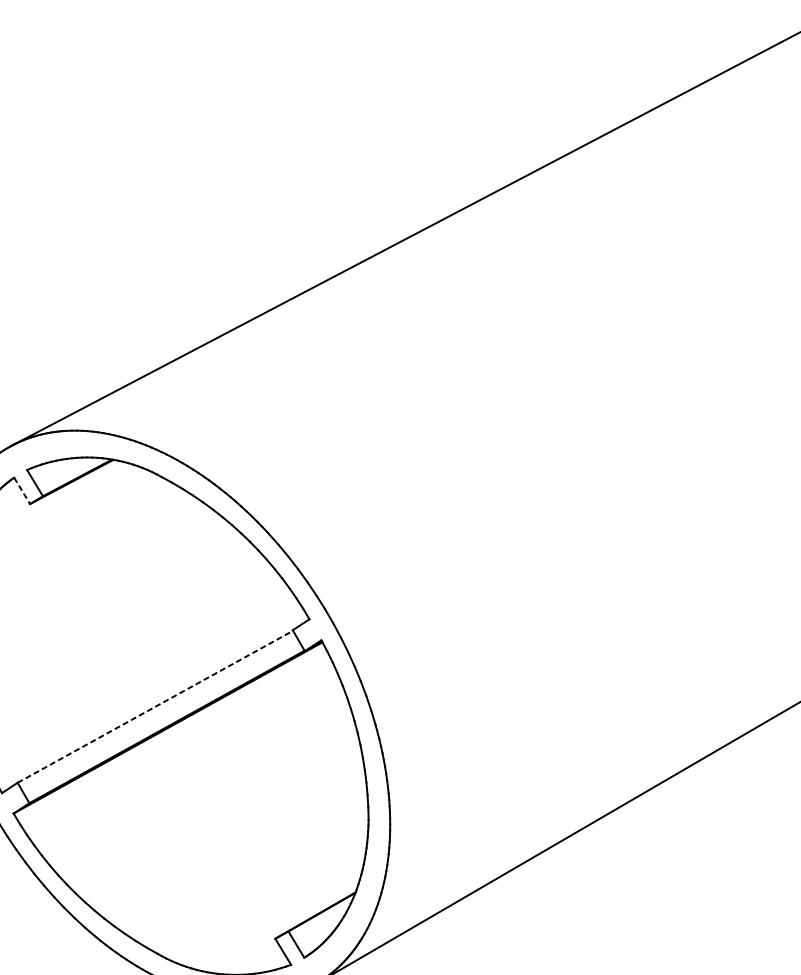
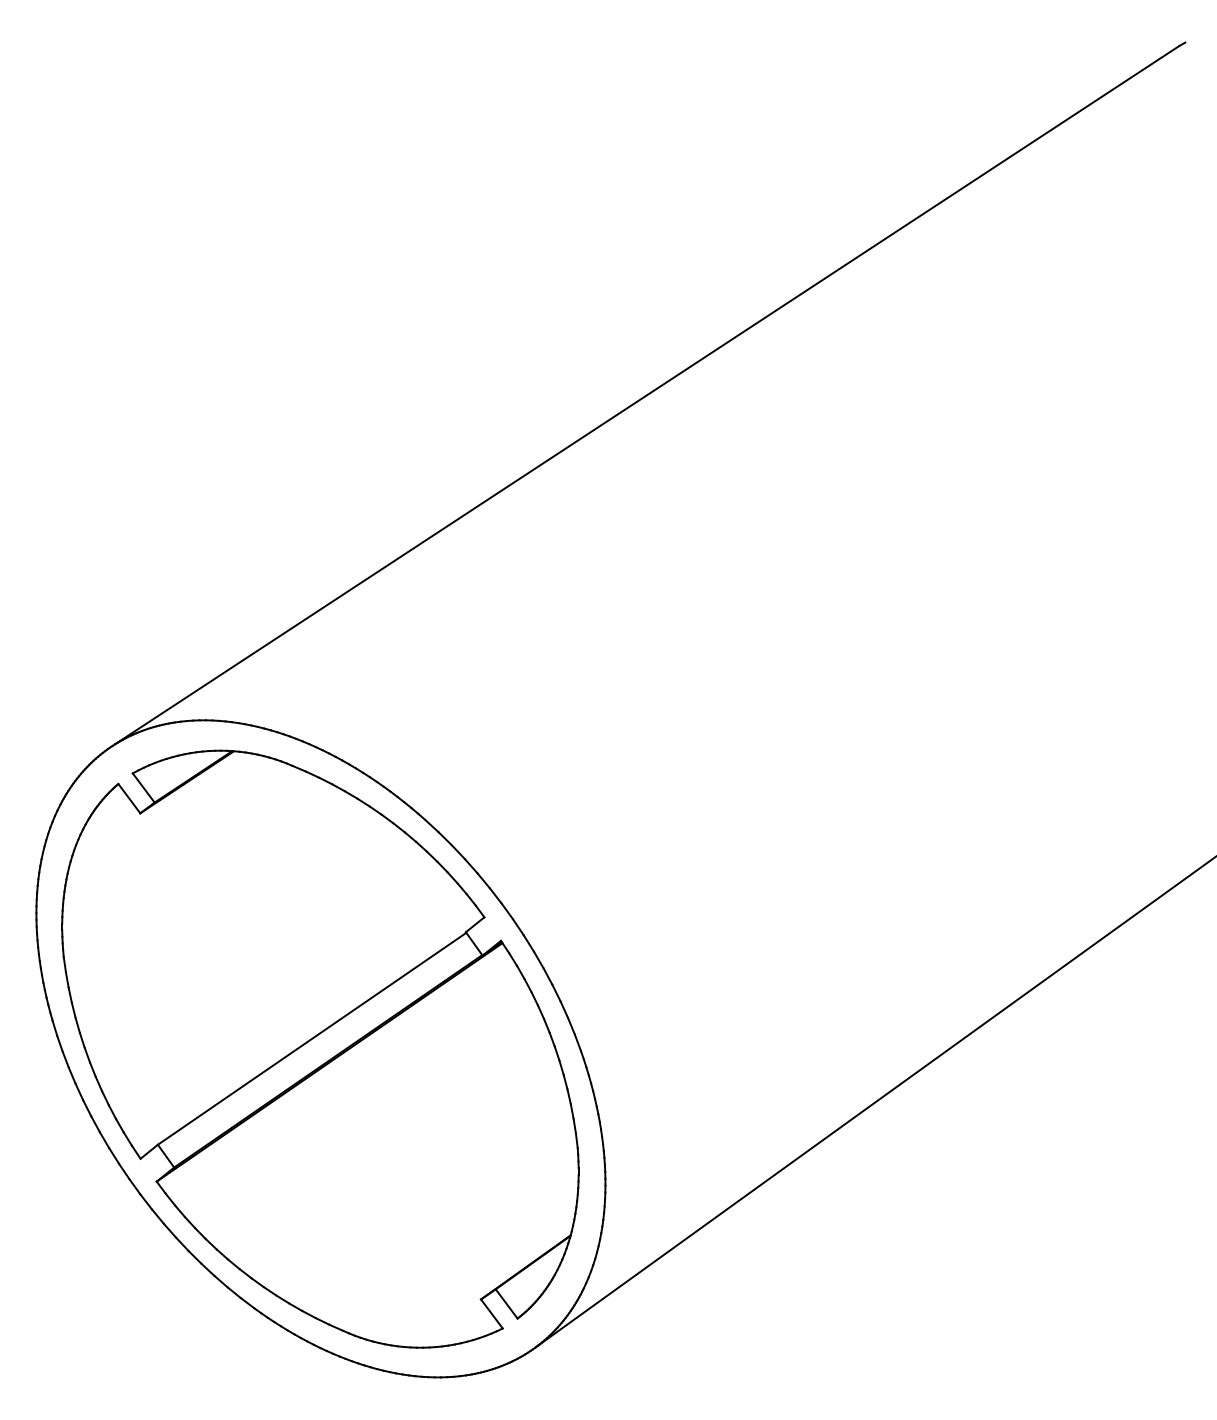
line: (22, 491) -> (129, 799), dashed -> solid
line: (155, 706) -> (312, 1038), dashed -> solid

